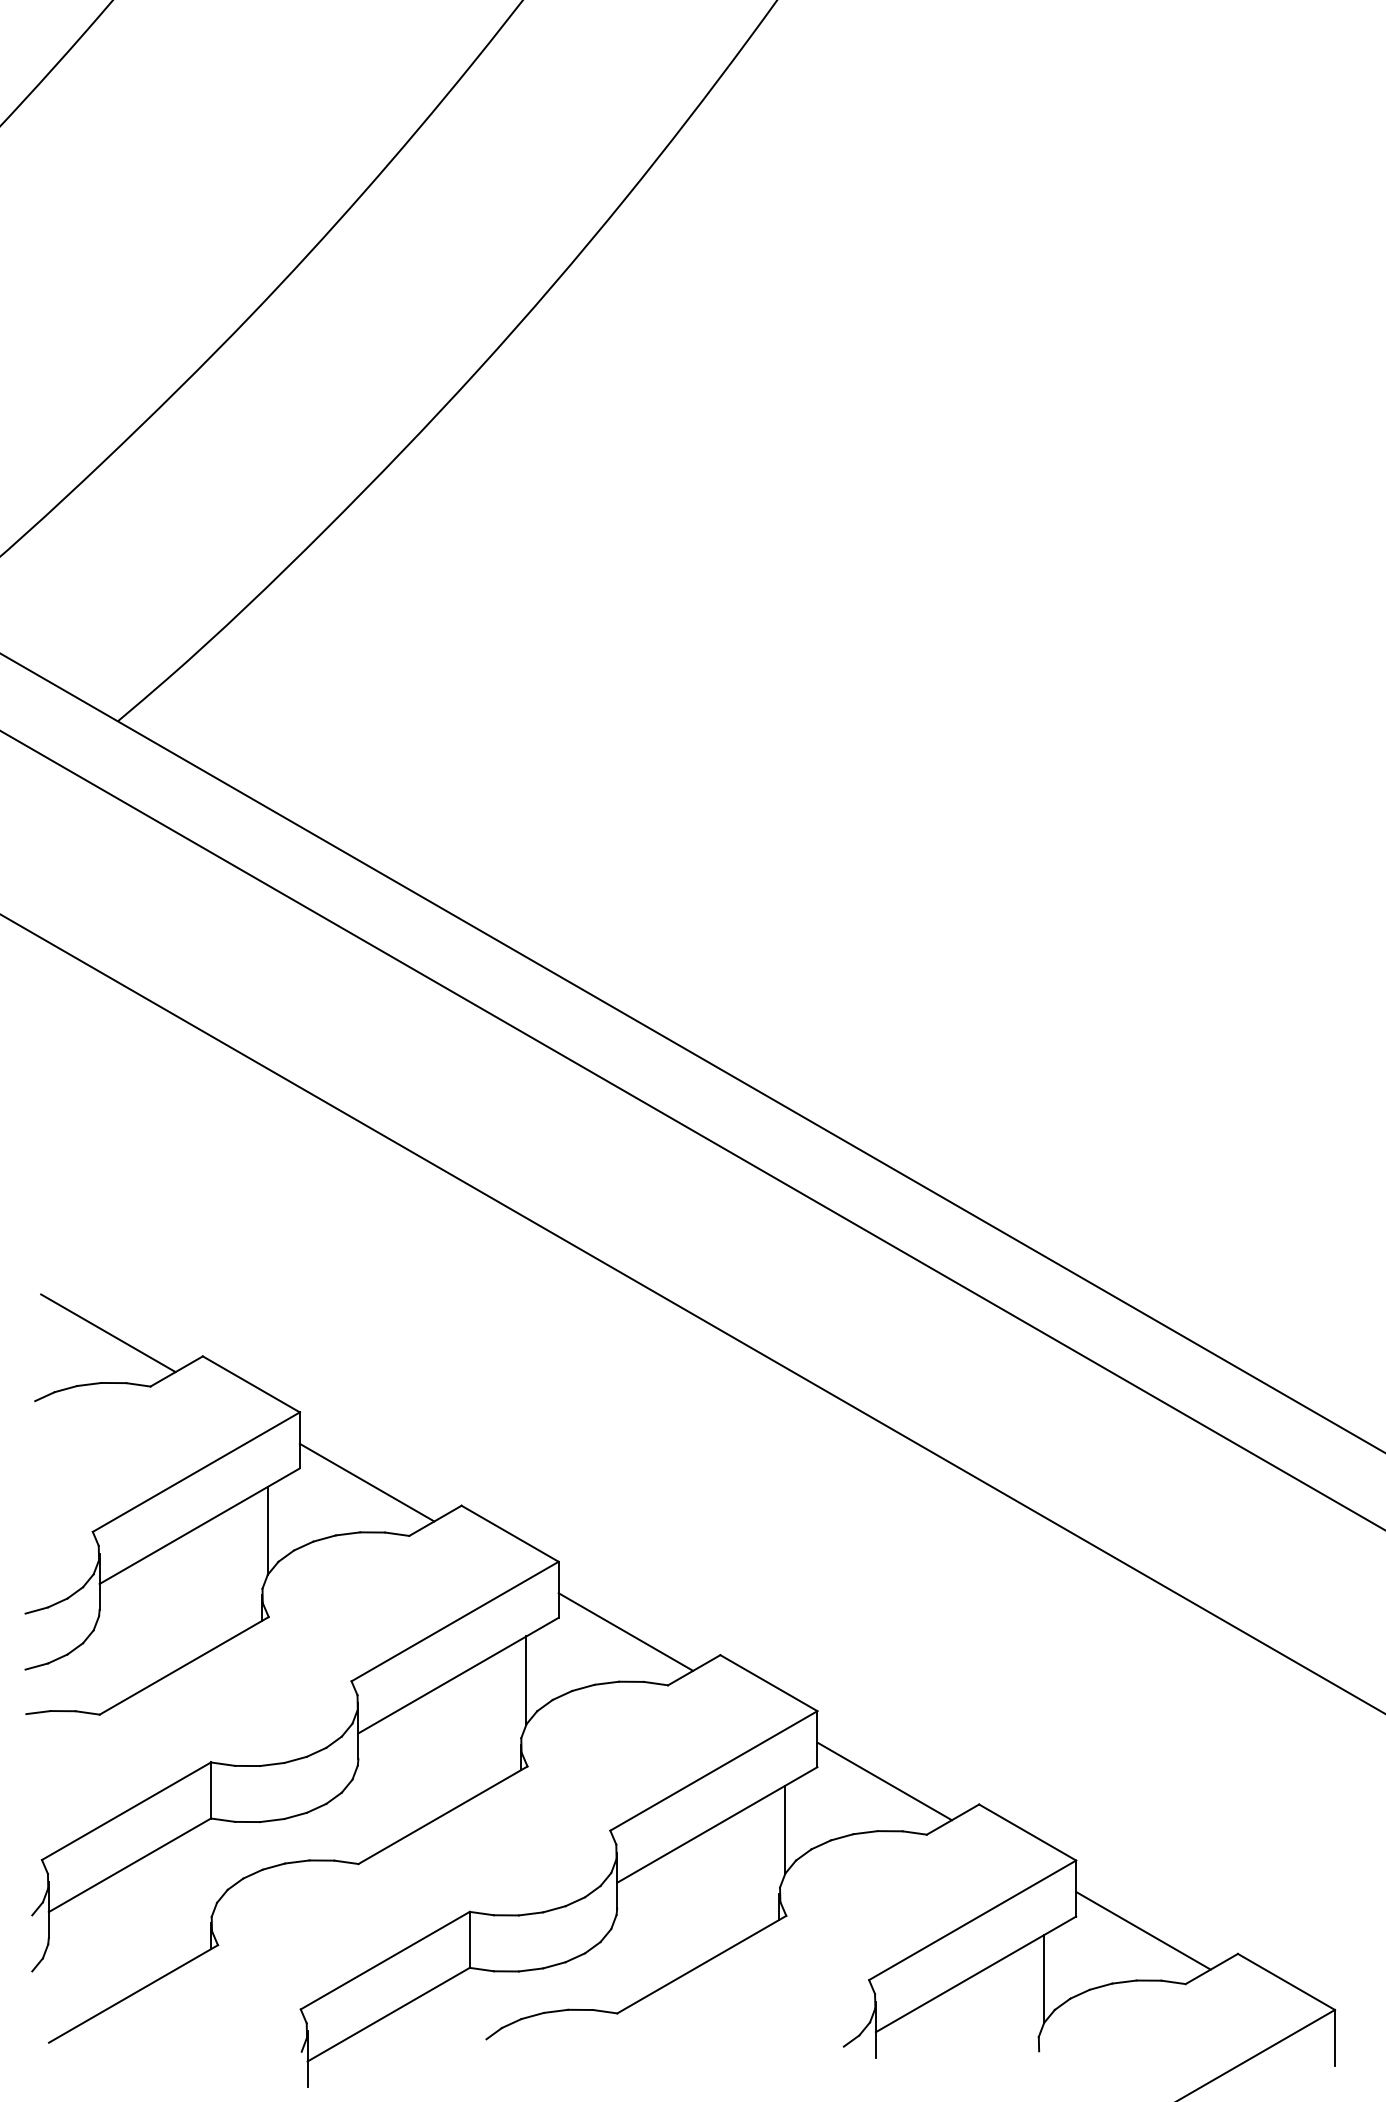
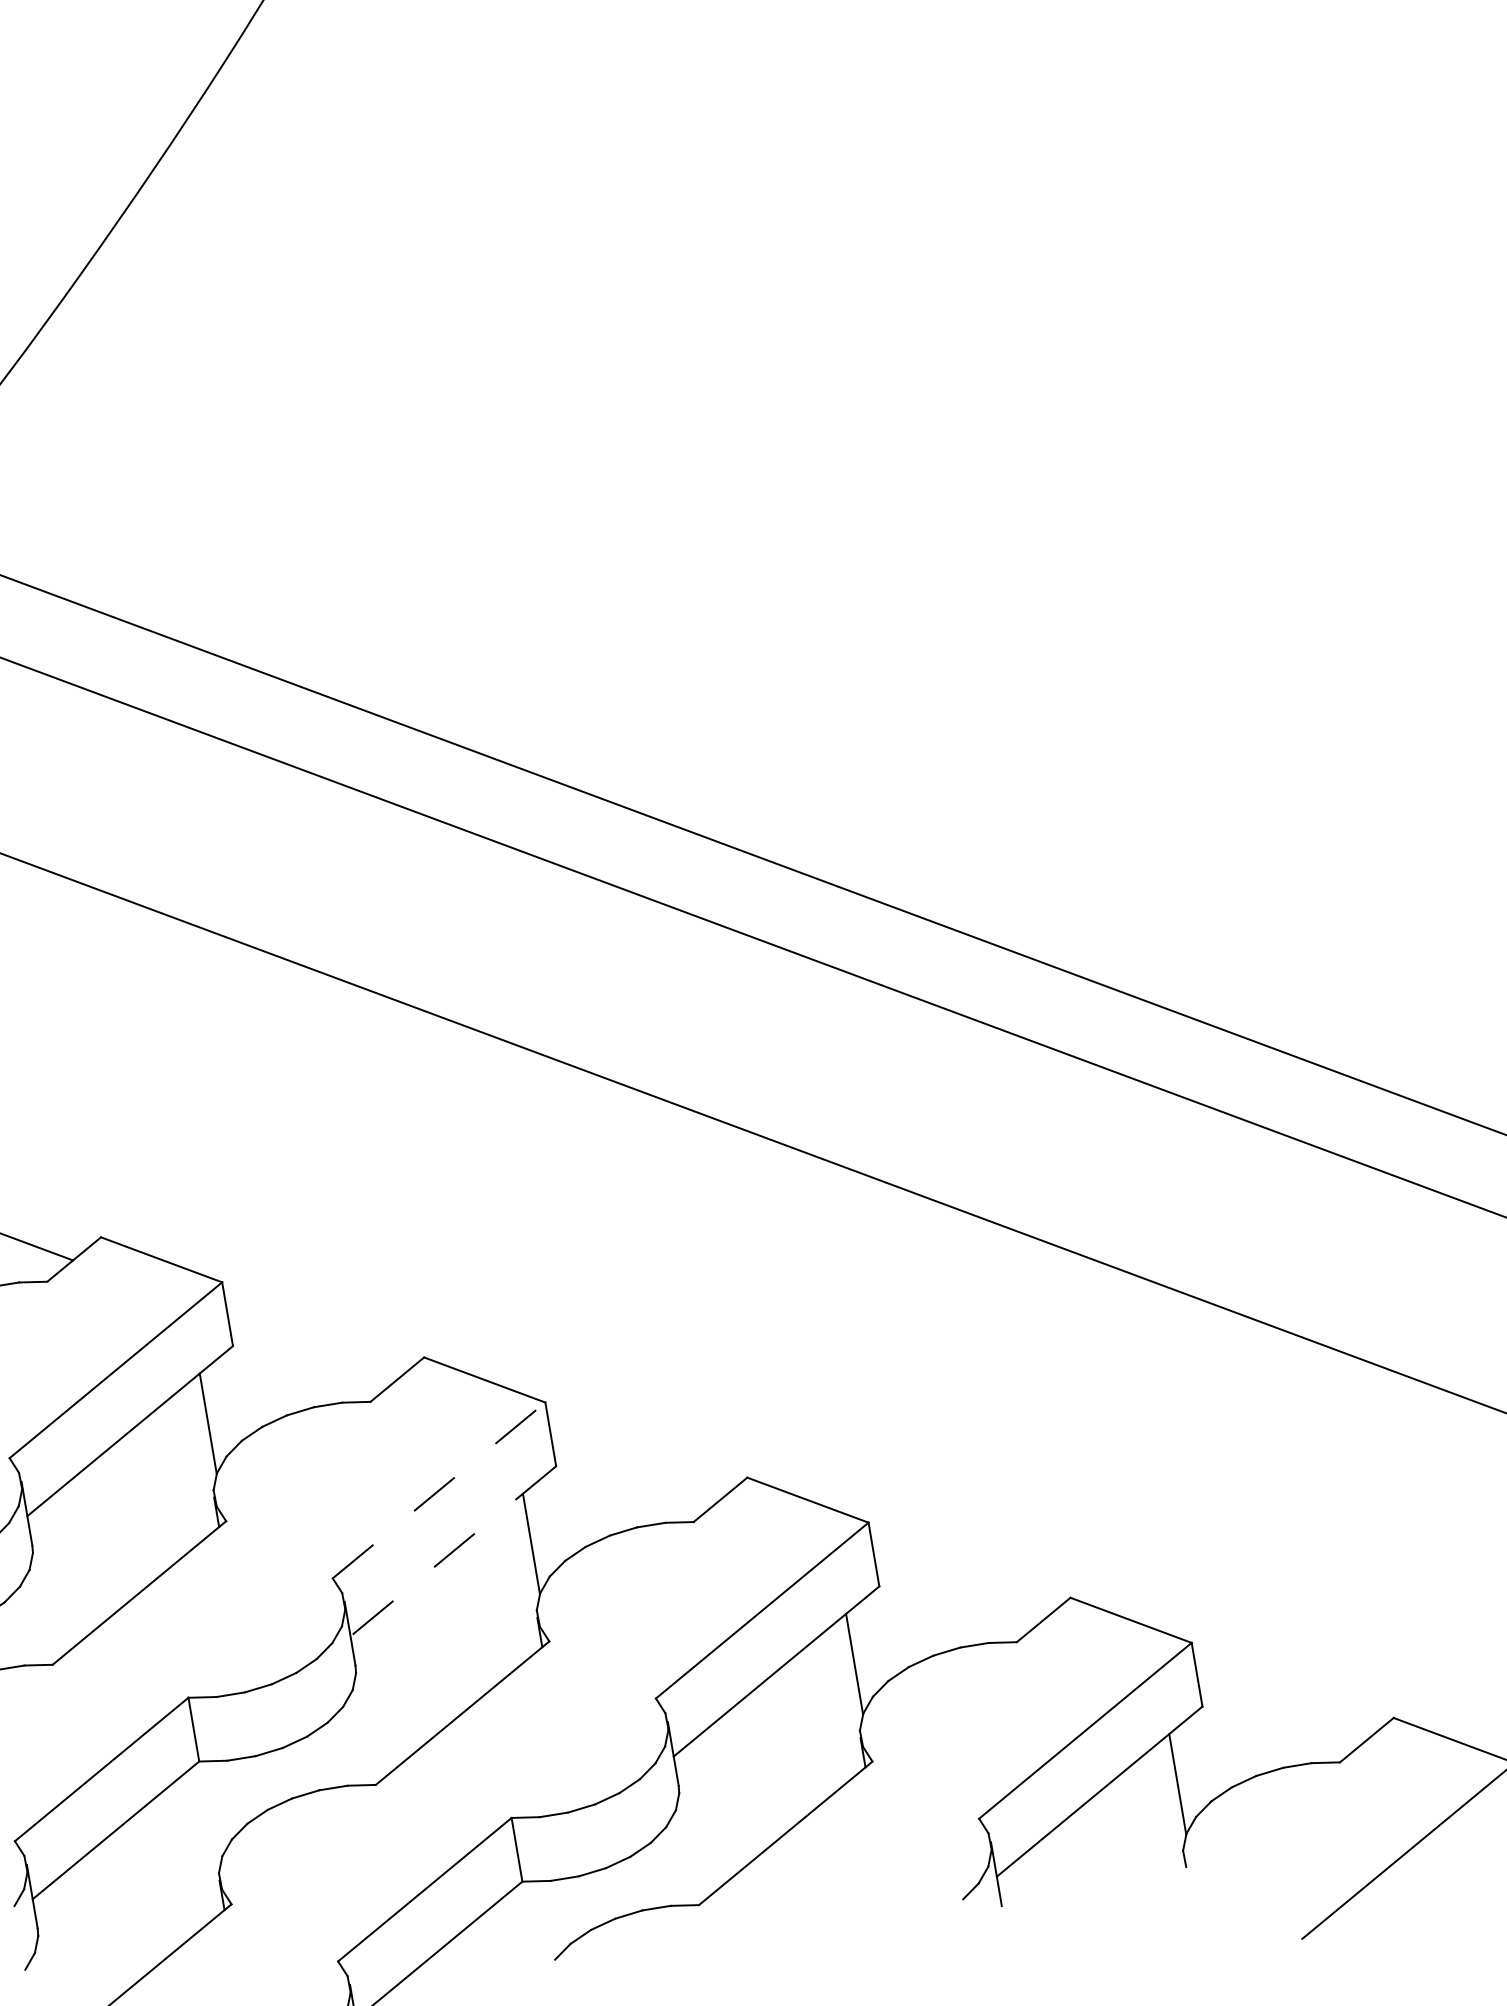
line: (366, 1482) -> (311, 1349), removed
line: (455, 1621) -> (439, 1490), solid -> dashed
line: (625, 1631) -> (634, 1468), removed
line: (458, 1675) -> (453, 1551), solid -> dashed
line: (884, 1781) -> (958, 1589), removed
line: (1143, 1930) -> (1281, 1709), removed

